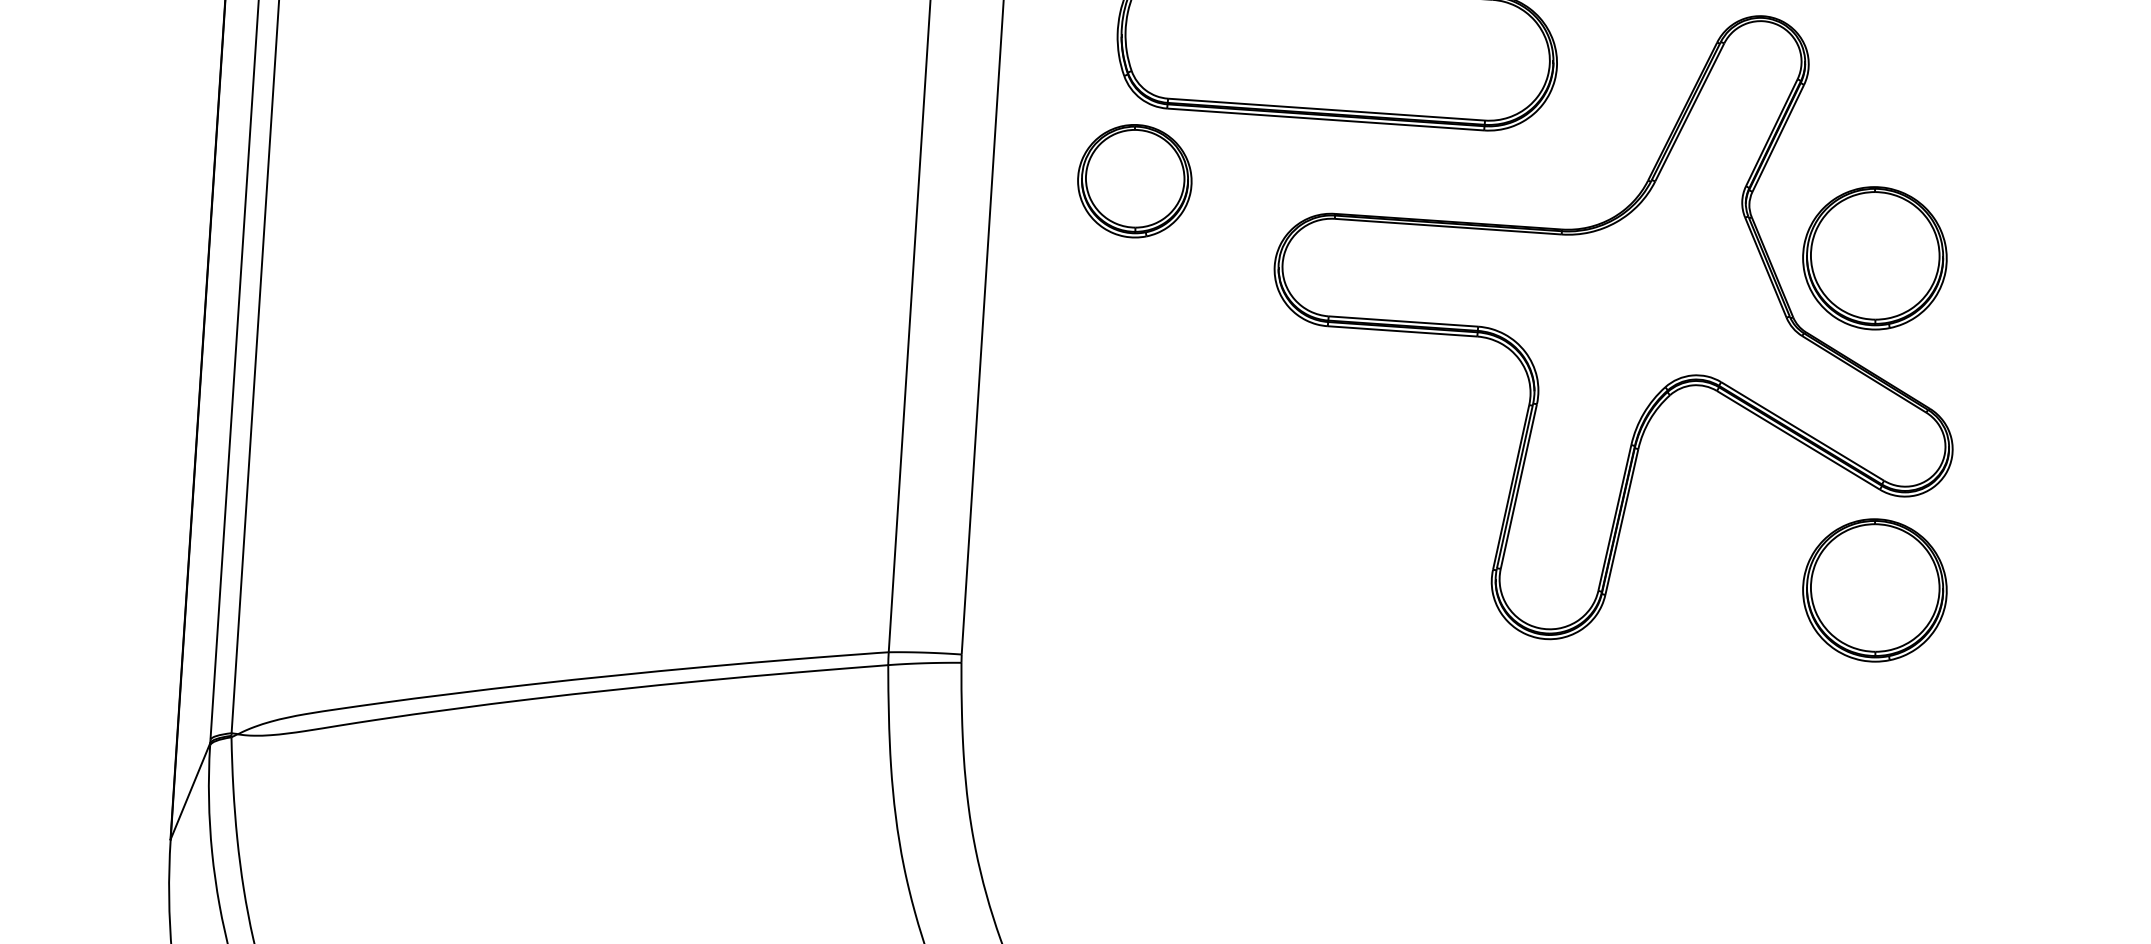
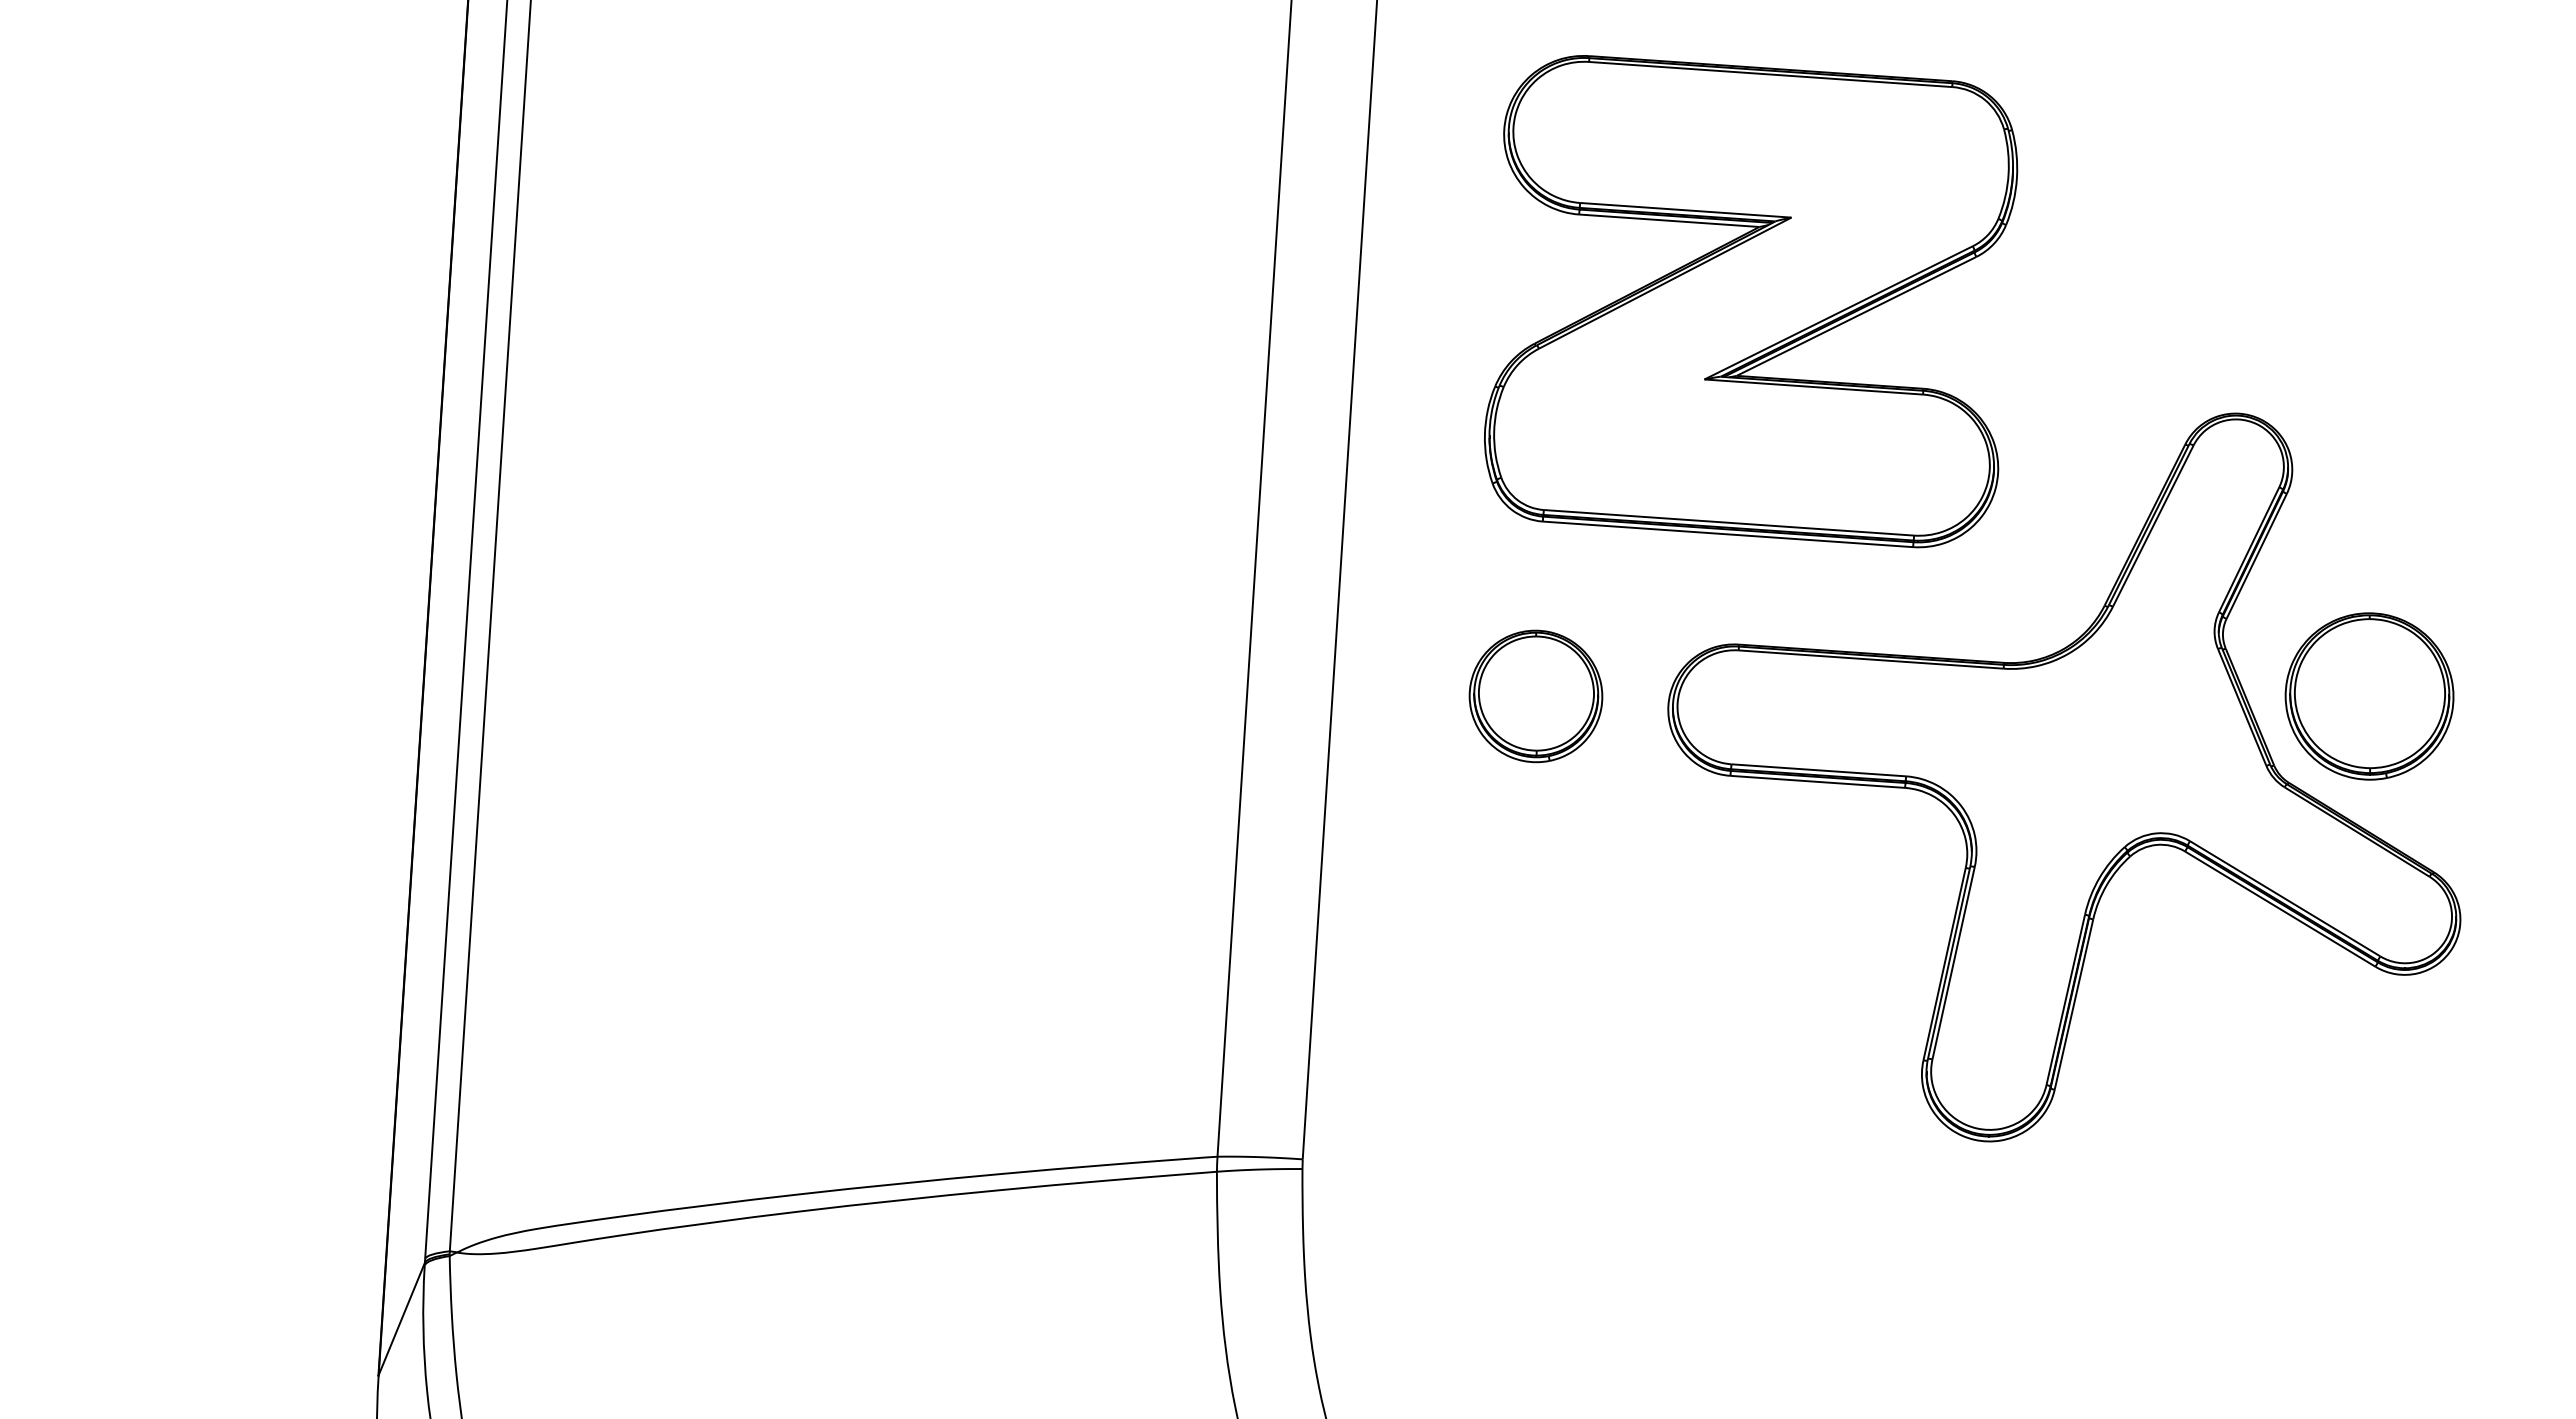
part: (1134, 181) -> (1535, 696), moved
part: (1874, 590) -> (2369, 1084), removed

